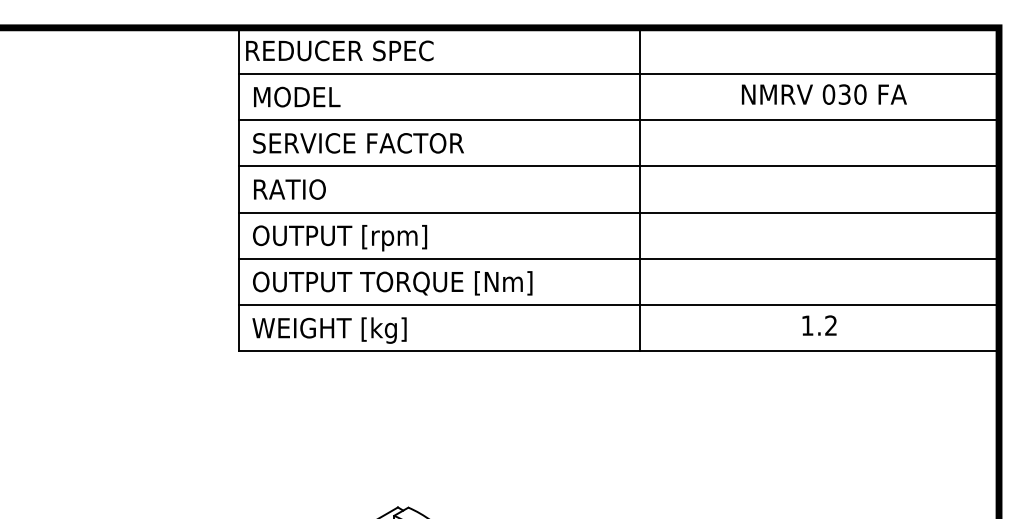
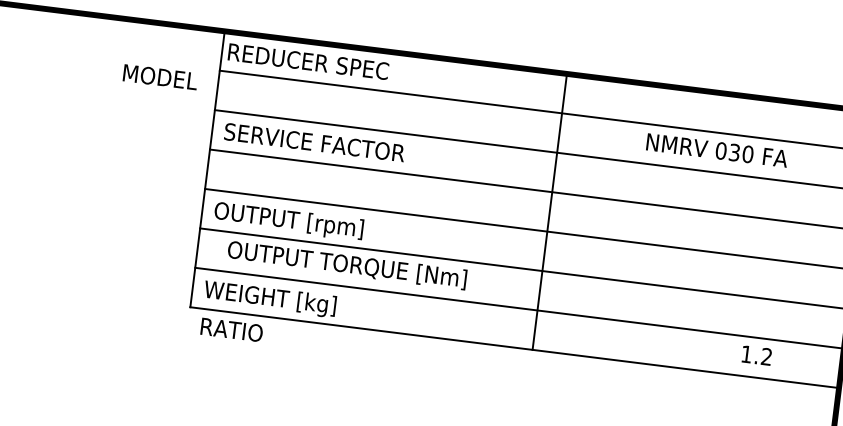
text: (297, 96) -> (160, 76), moved
text: (289, 189) -> (231, 329), moved
text: (392, 283) -> (347, 265), moved
text: (819, 325) -> (756, 355), moved

